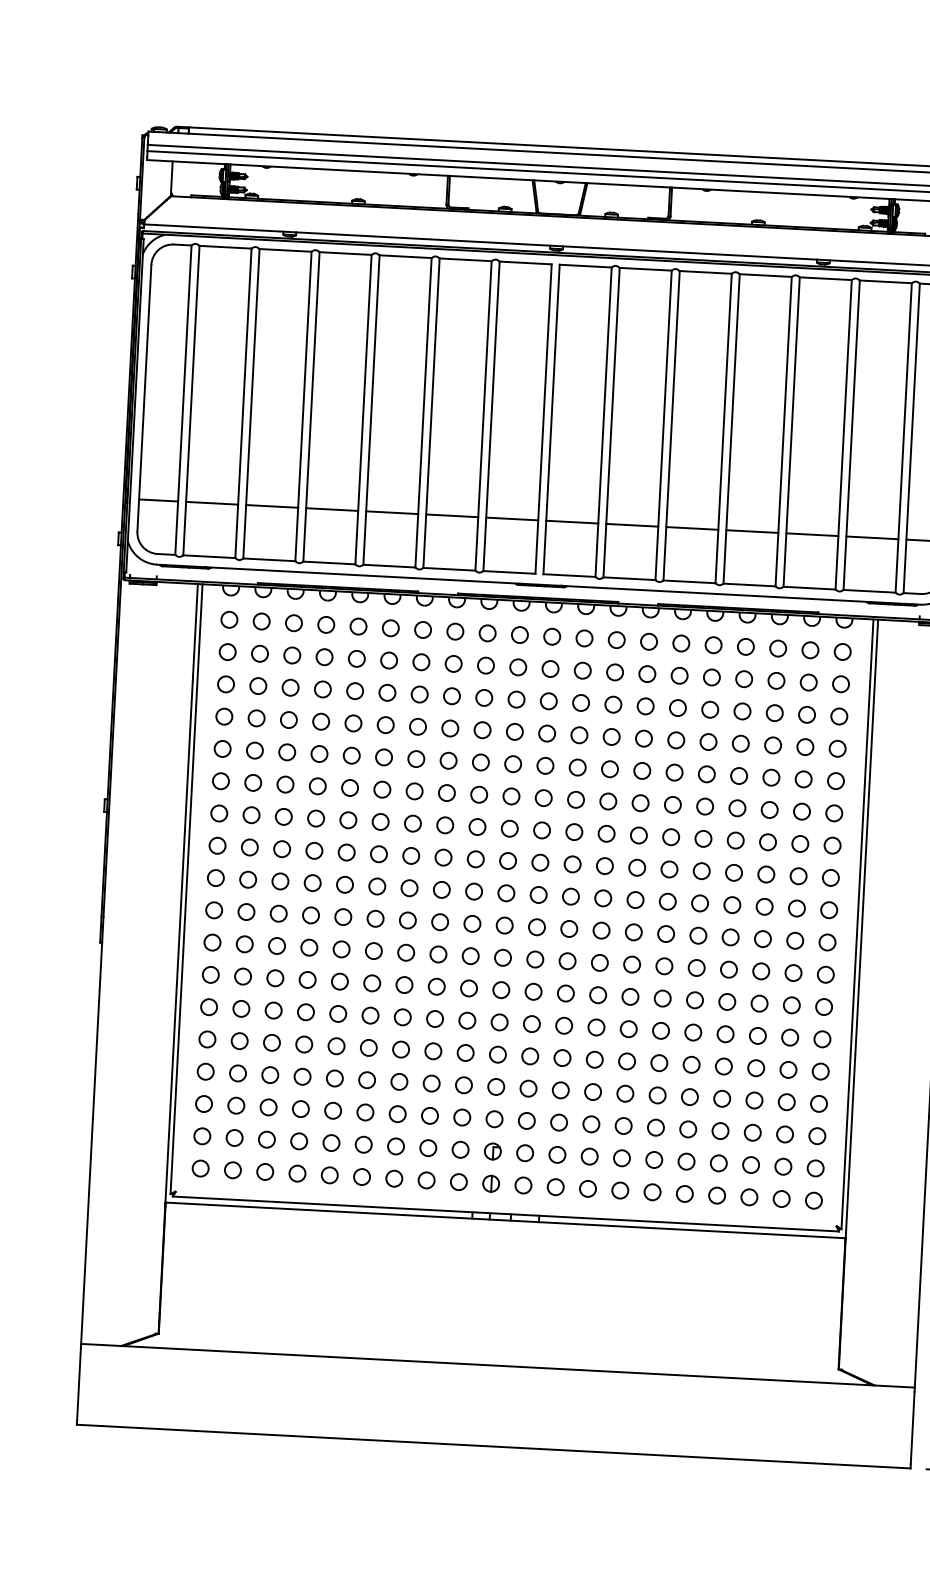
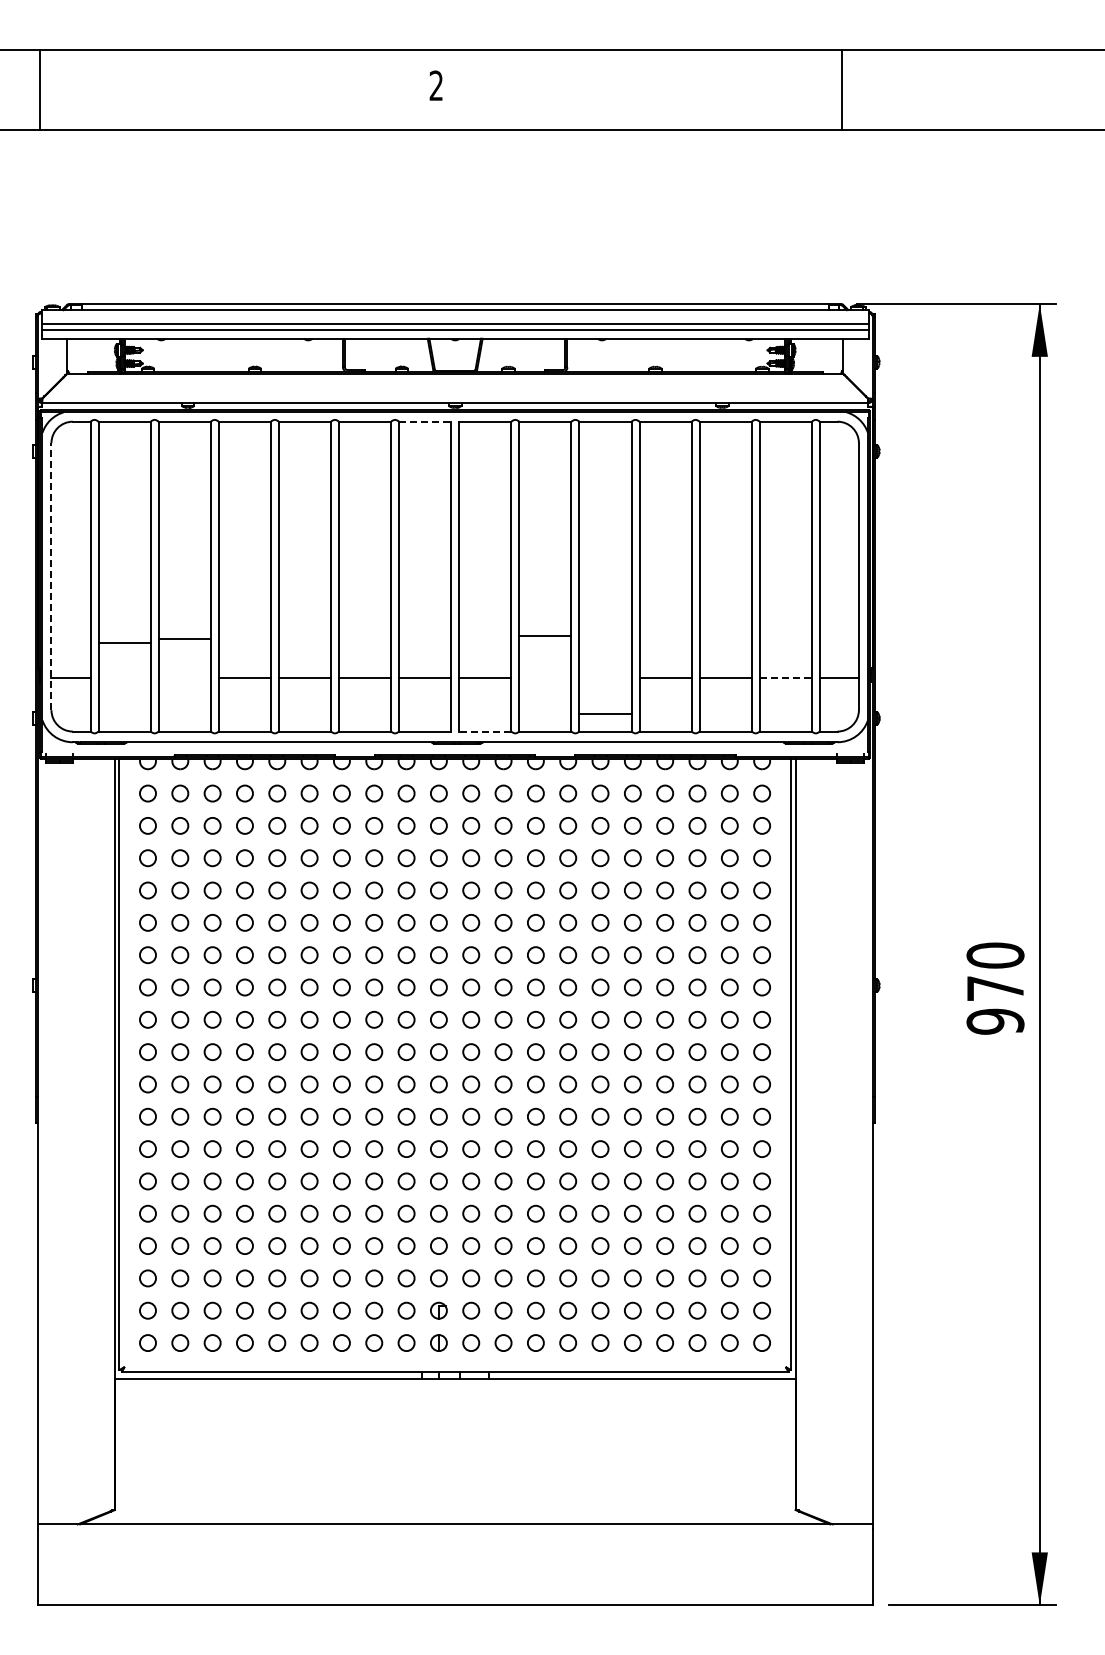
line: (526, 262) -> (425, 421), solid -> dashed
line: (144, 398) -> (51, 576), solid -> dashed
line: (211, 503) -> (124, 643), moved
line: (271, 506) -> (184, 639), moved
line: (632, 525) -> (545, 636), moved
line: (692, 528) -> (605, 714), moved
line: (873, 538) -> (786, 678), solid -> dashed
line: (568, 575) -> (484, 731), solid -> dashed

